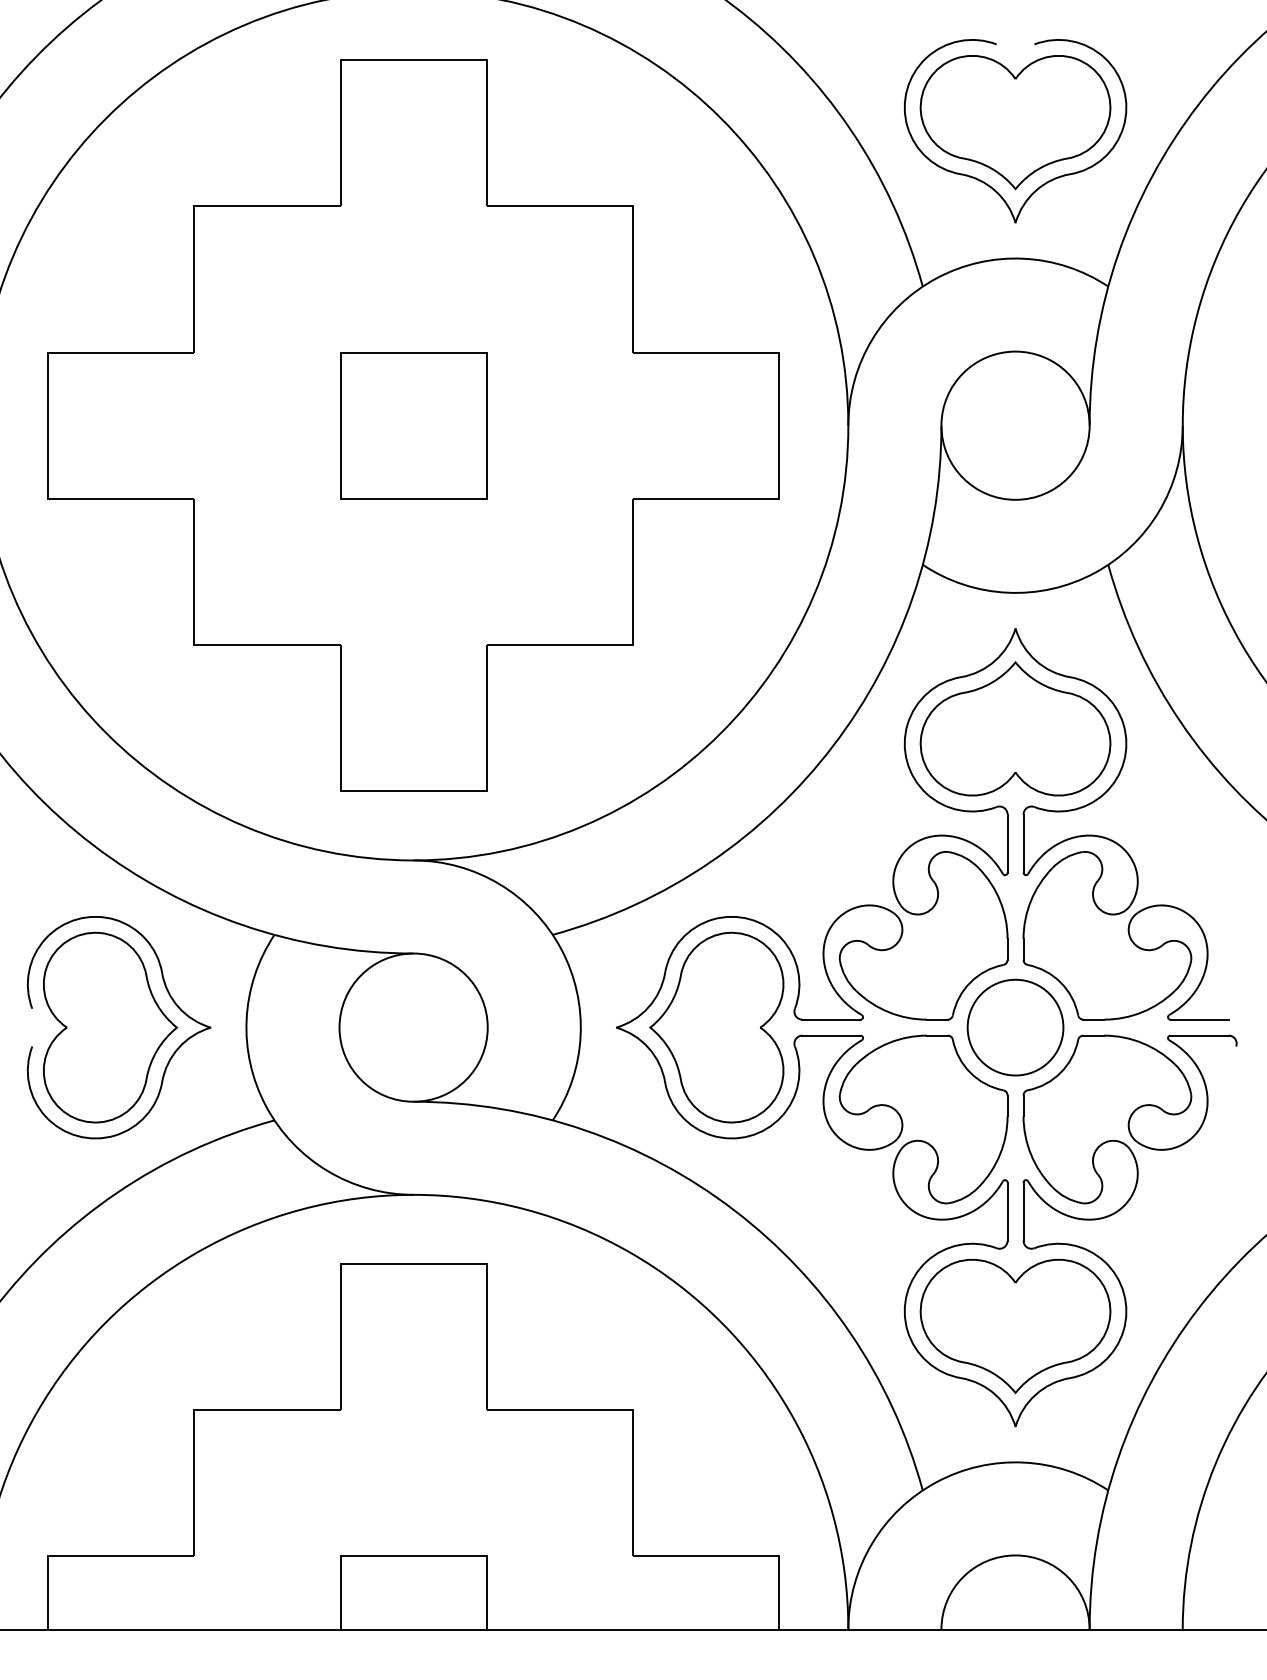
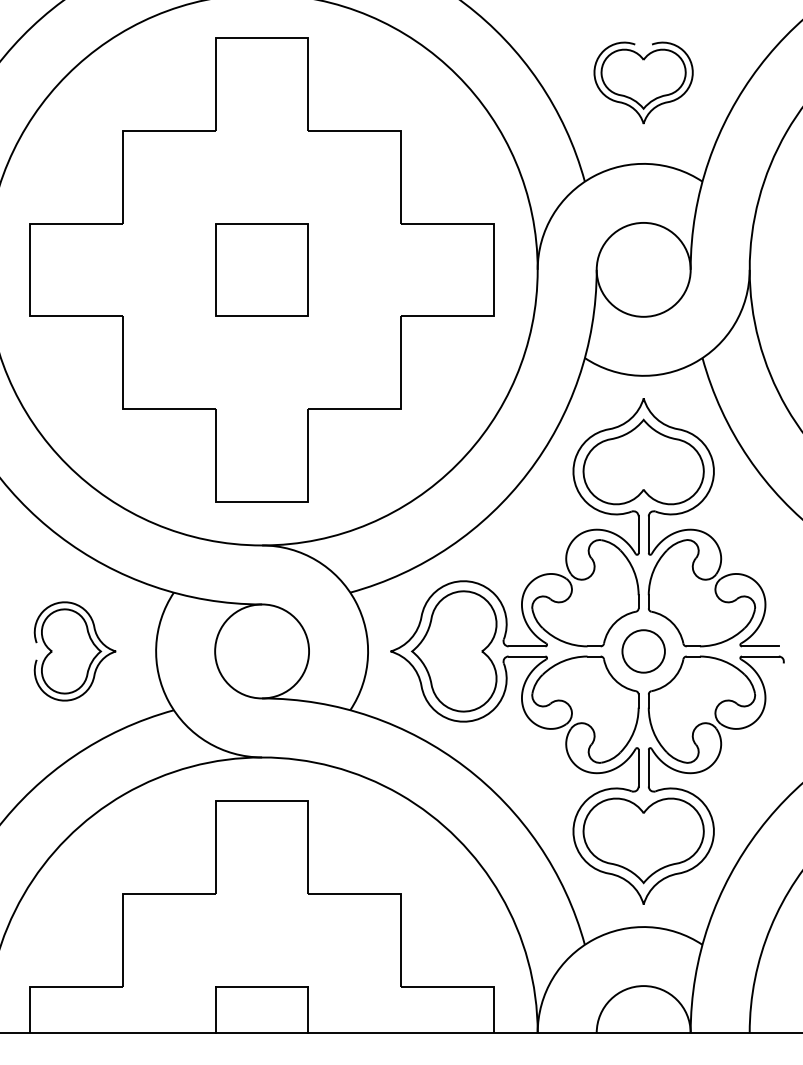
part: (1015, 130) -> (643, 82), size x0.7
part: (117, 1027) -> (74, 651), size x0.7
circle: (1015, 1027) -> (643, 651), size x0.7

